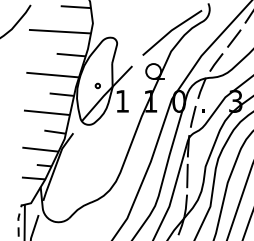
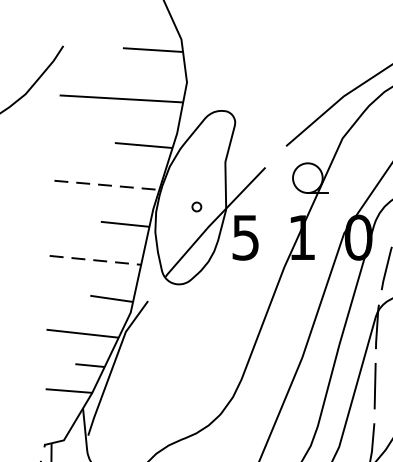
line: (53, 75) -> (108, 186), solid -> dashed
text: (121, 101) -> (243, 237), 1 -> 5
line: (47, 112) -> (96, 259), solid -> dashed

